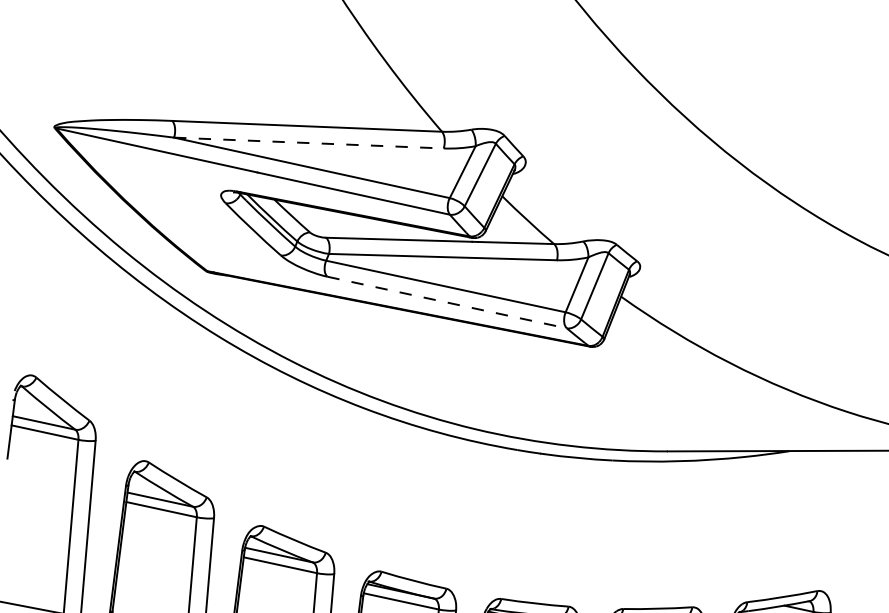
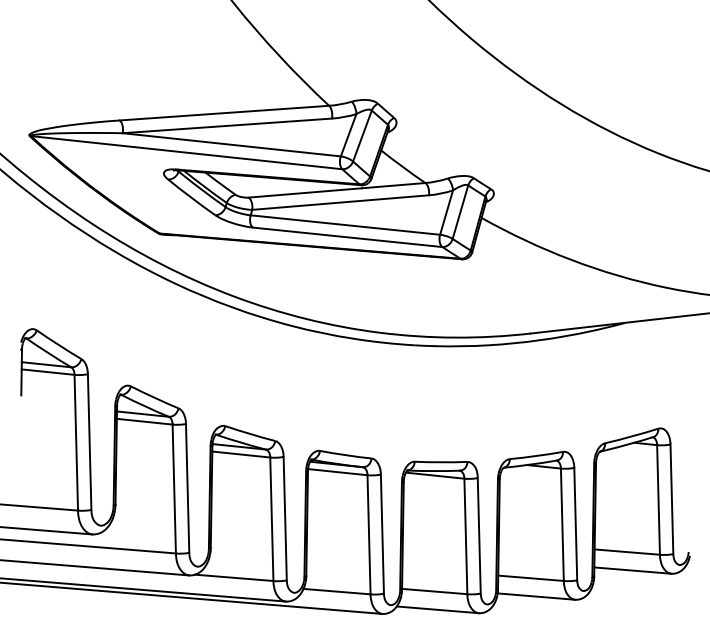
line: (309, 142) -> (227, 125), dashed -> solid
line: (448, 302) -> (348, 237), dashed -> solid

